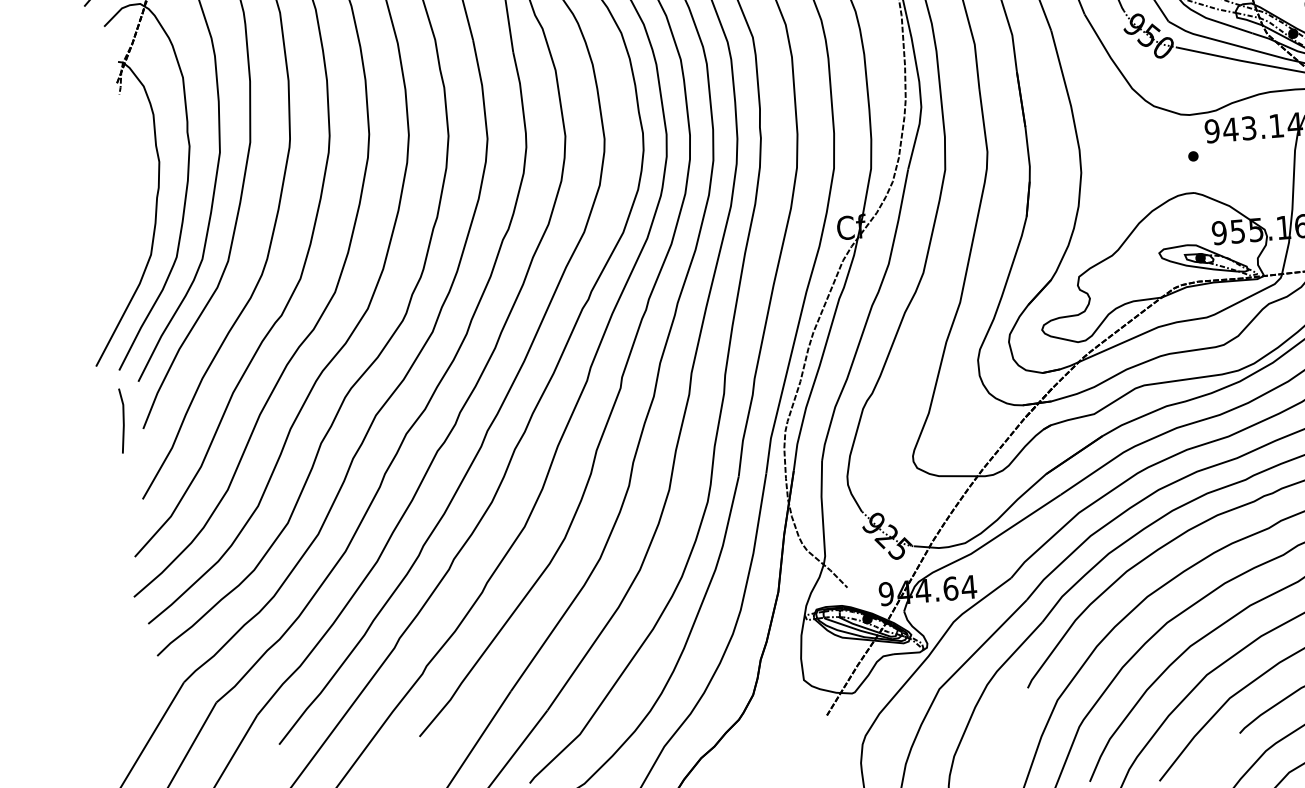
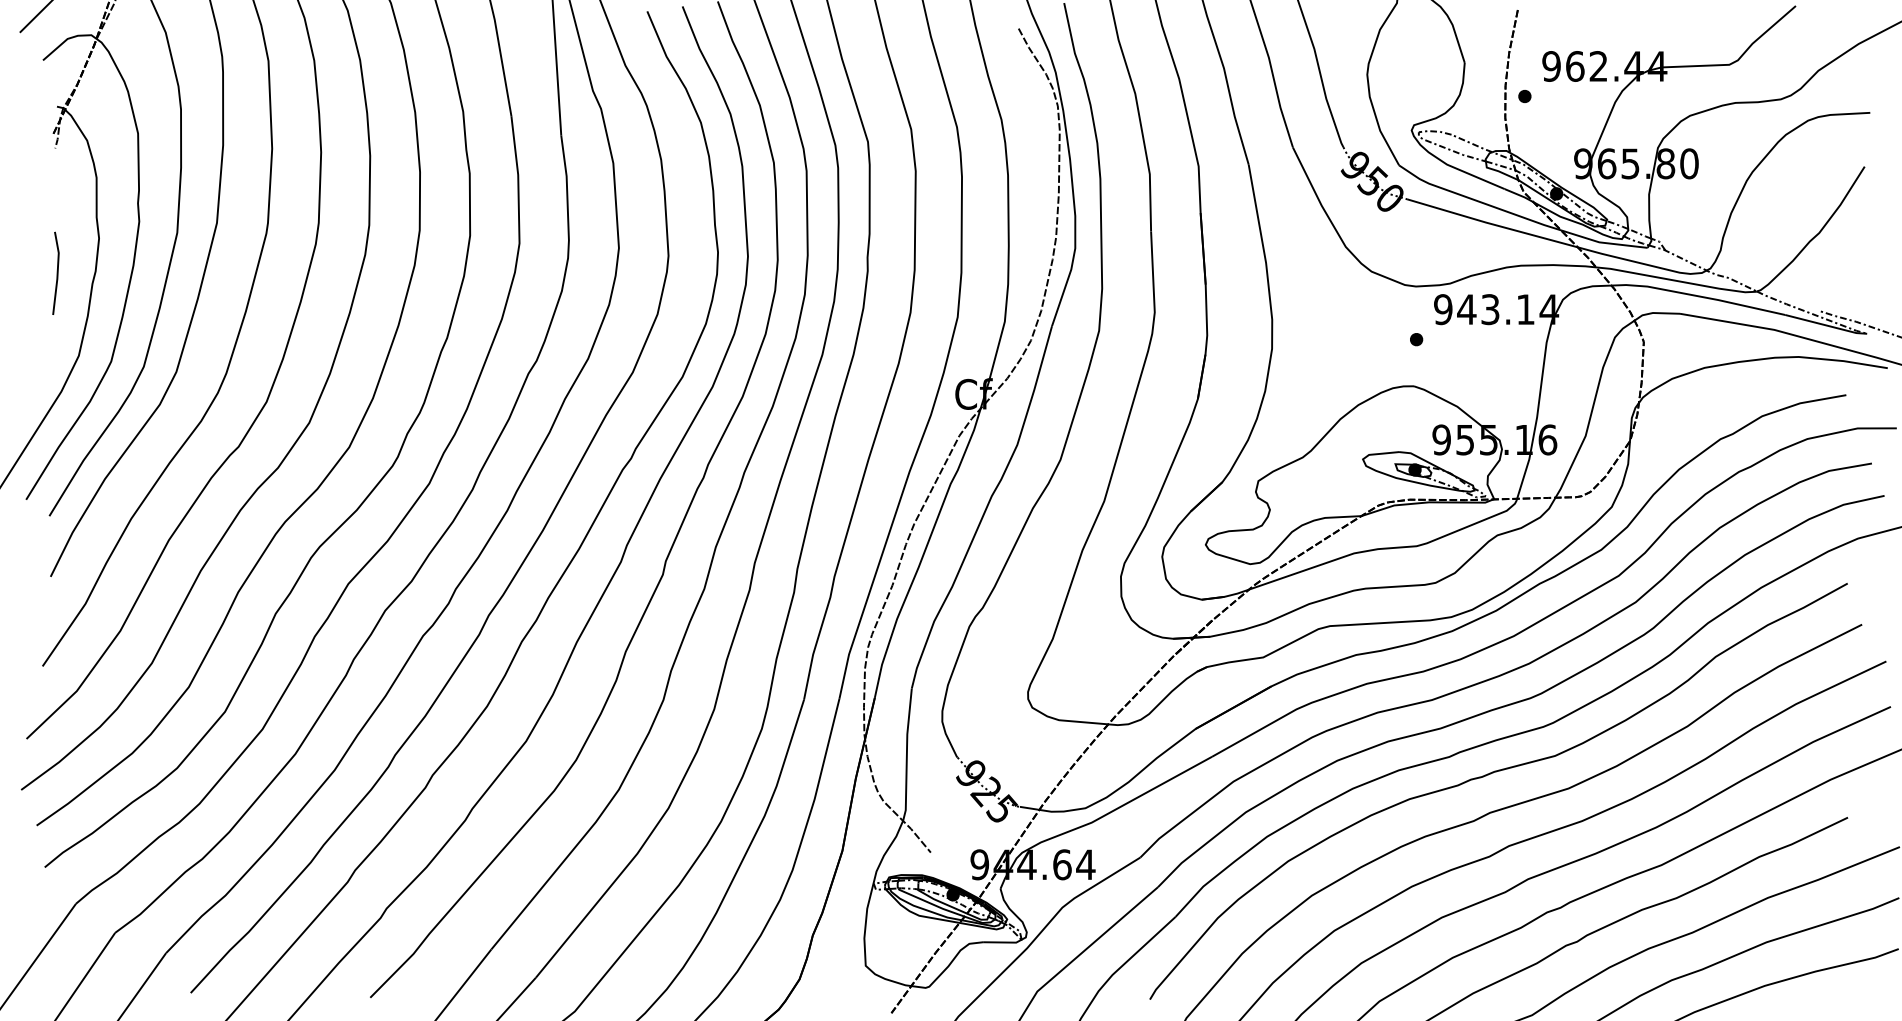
line: (122, 420) -> (56, 272), moved

